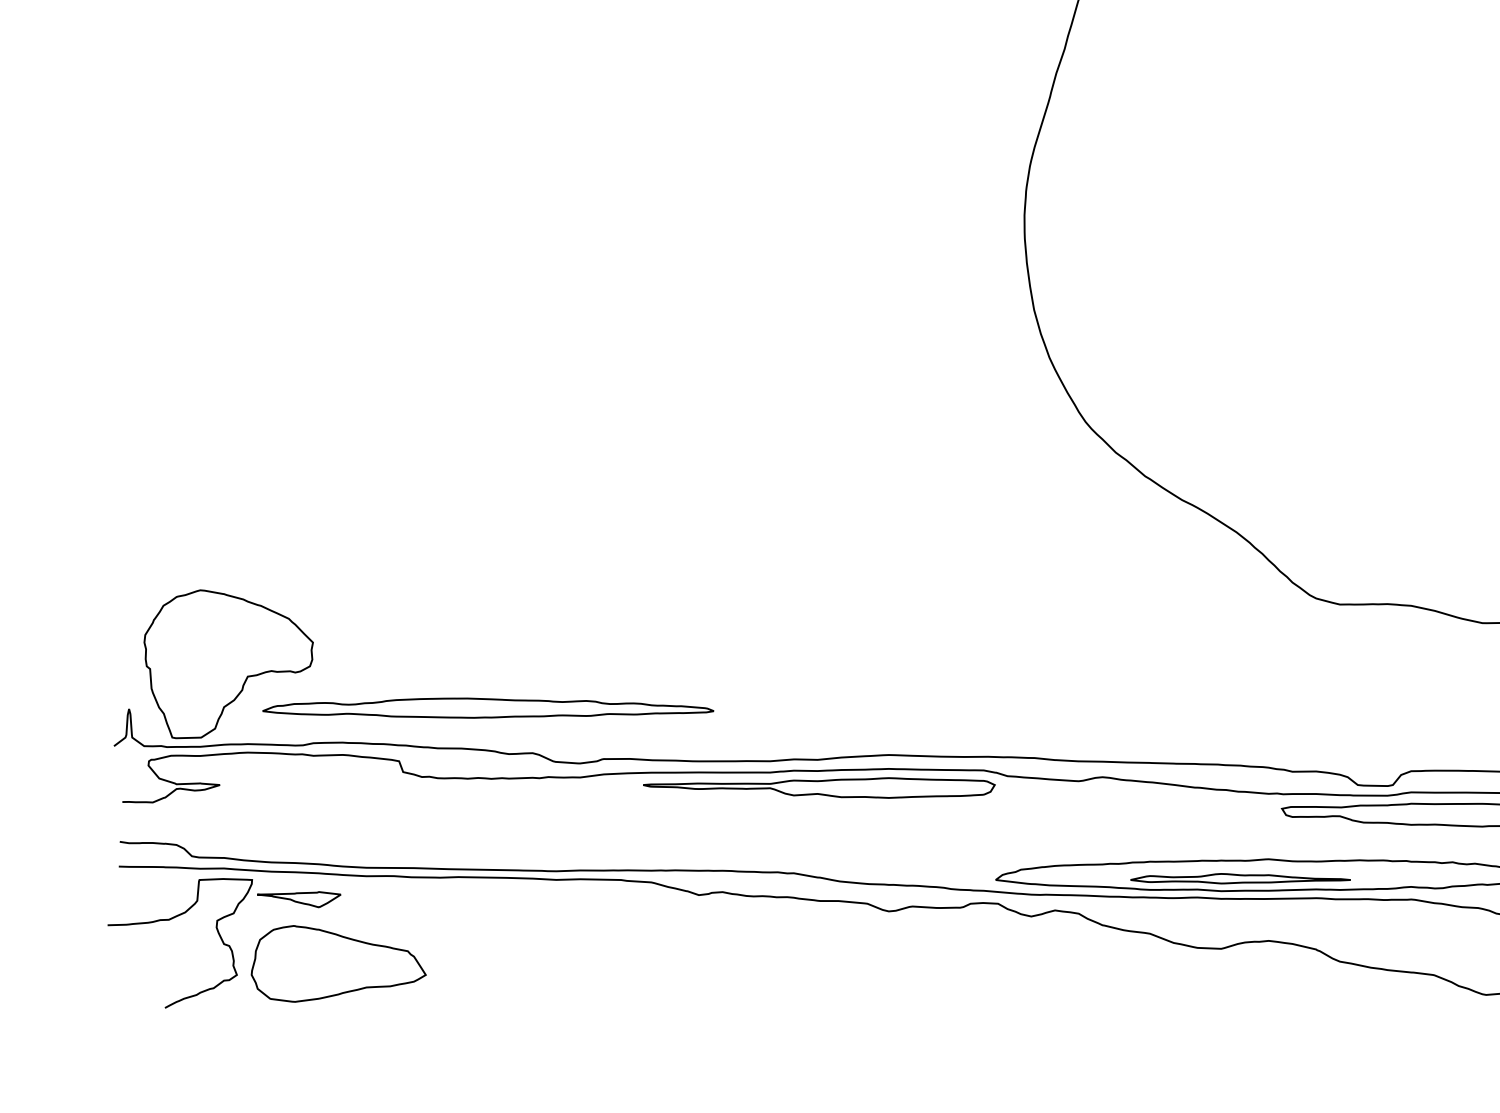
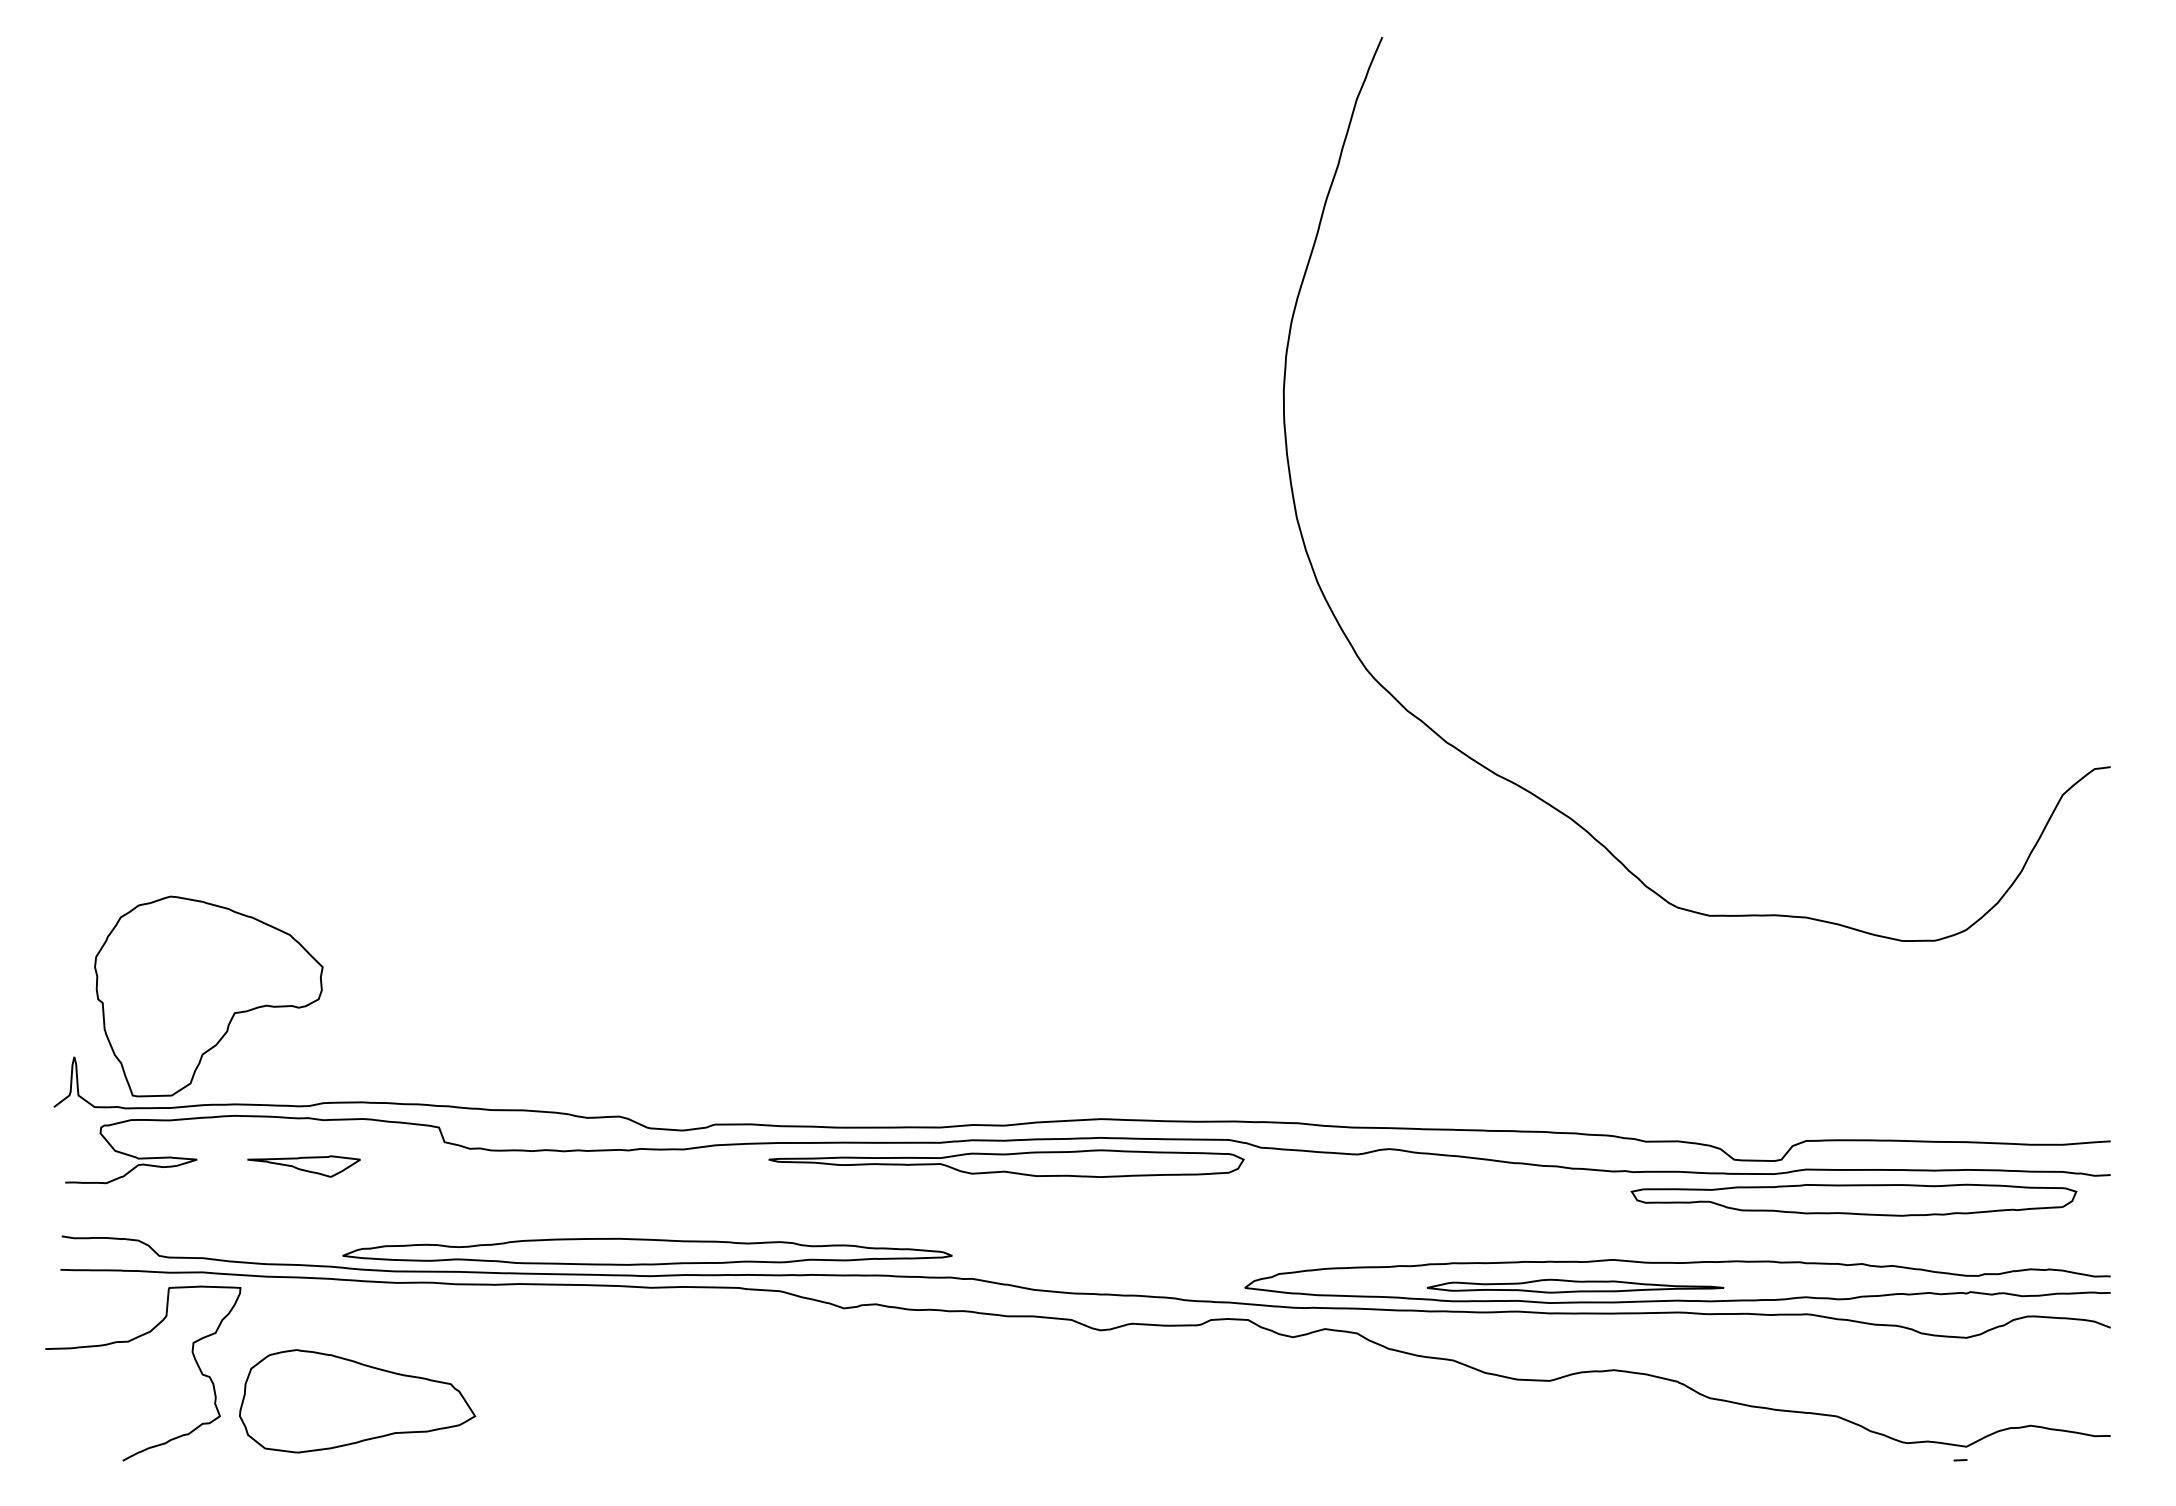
part: (488, 707) -> (647, 1251), moved
part: (298, 899) -> (303, 1166), moved

